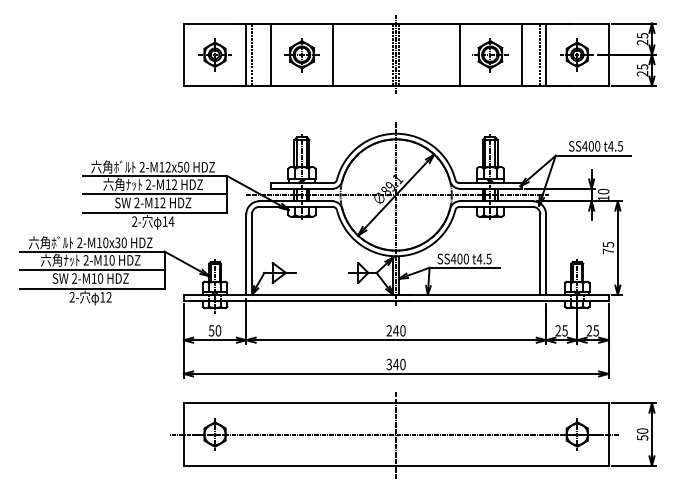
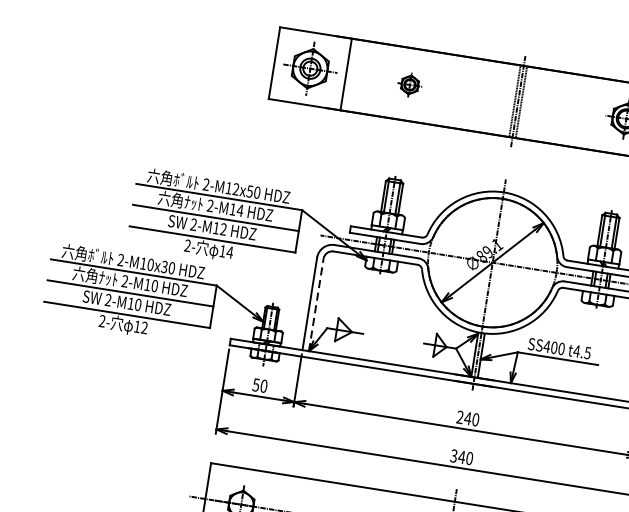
part: (214, 54) -> (309, 68), size x1.4
line: (251, 54) -> (352, 75), removed
line: (270, 54) -> (373, 78), removed
line: (332, 54) -> (445, 89), removed
line: (459, 54) -> (590, 112), removed
part: (301, 55) -> (409, 85), size x0.6
text: (174, 184) -> (240, 210), 2-M12 -> 2-M14
line: (251, 254) -> (315, 304), solid -> dashed

